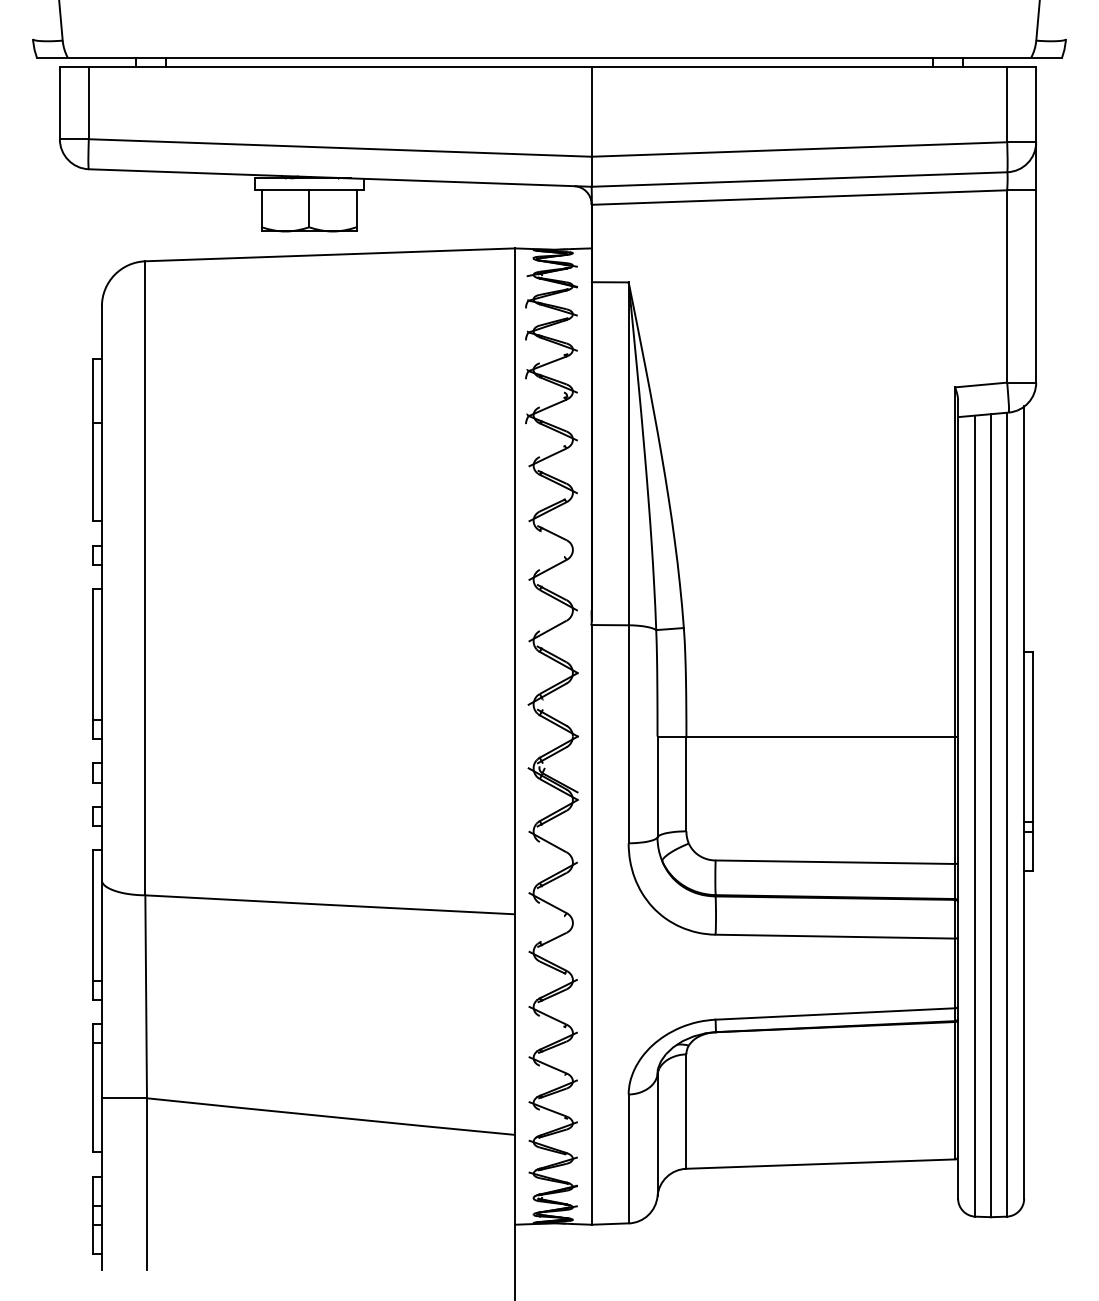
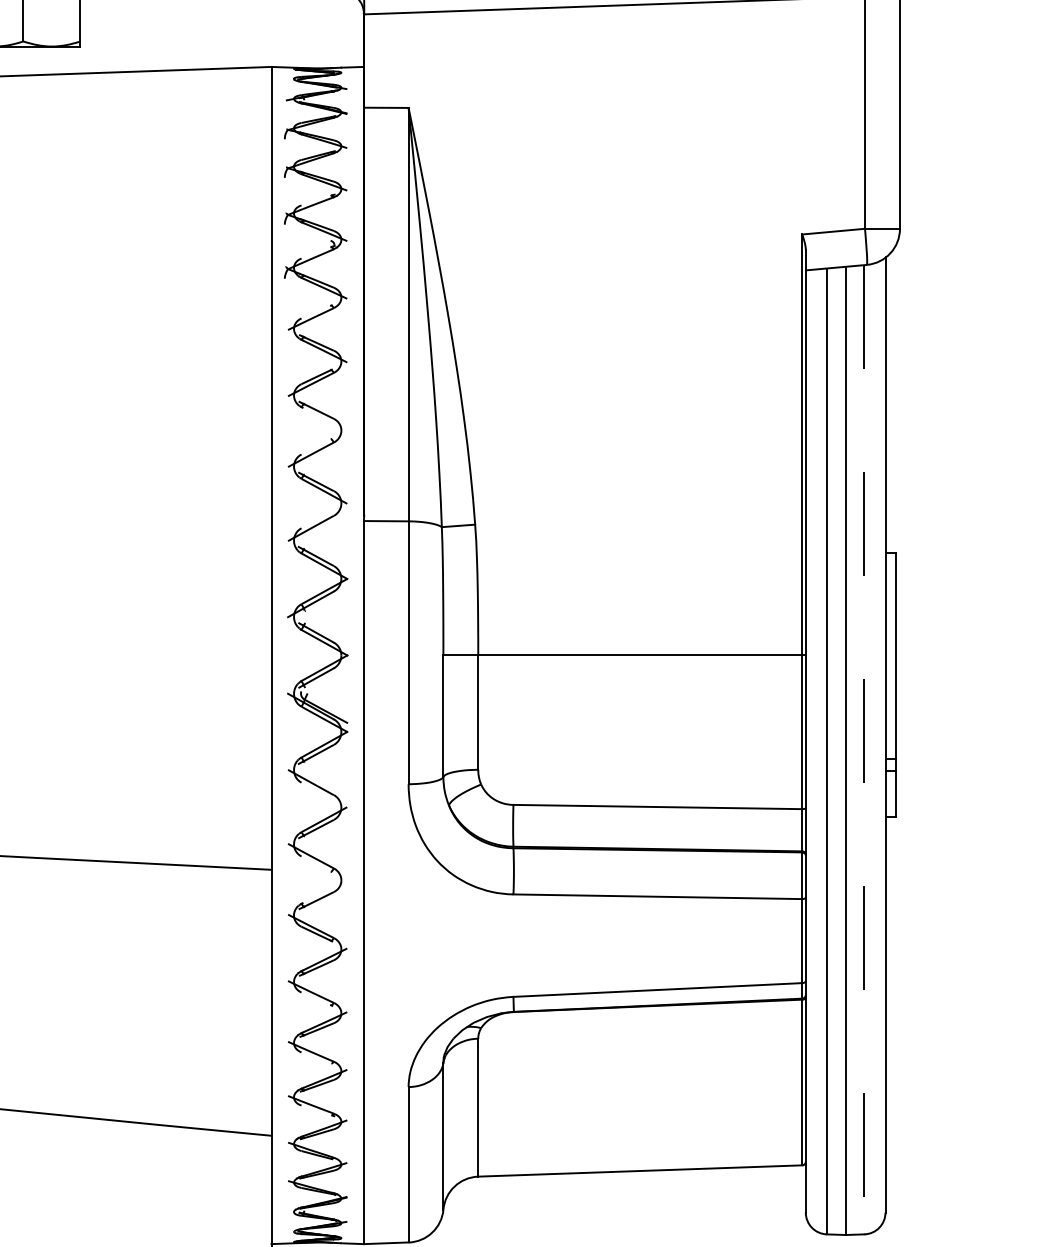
line: (1006, 814) -> (864, 749), solid -> dashed

